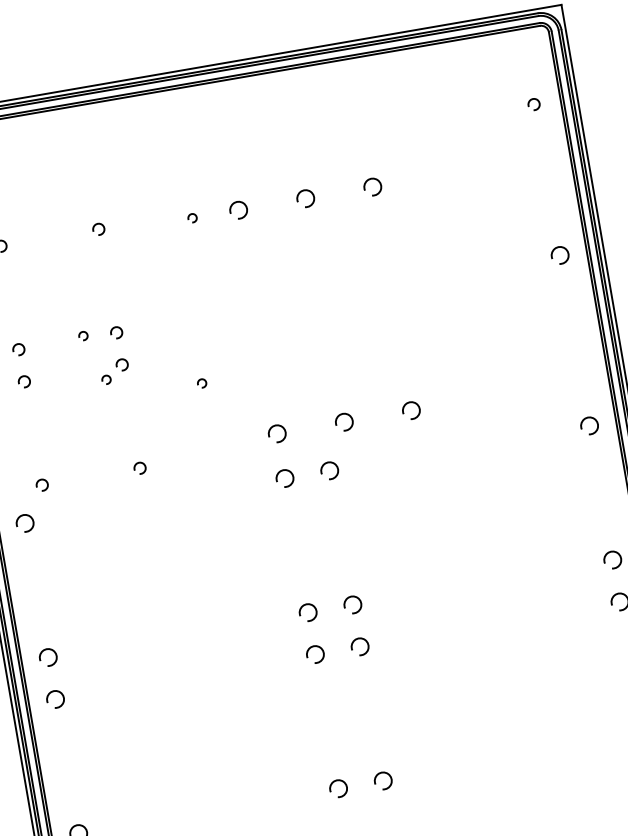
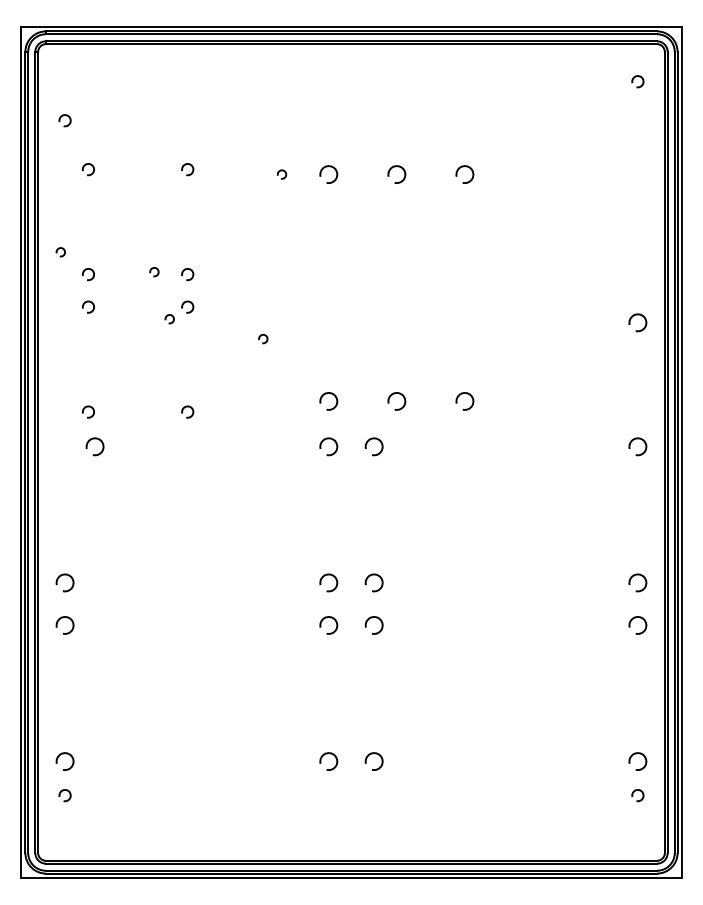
arc: (529, 105) -> (633, 81), moved
arc: (555, 249) -> (634, 316), moved
arc: (20, 517) -> (91, 440), moved

